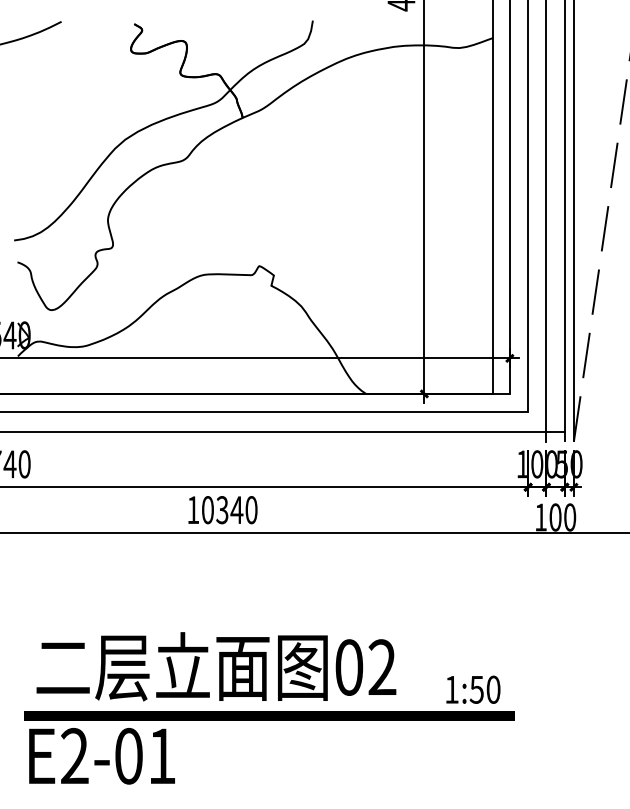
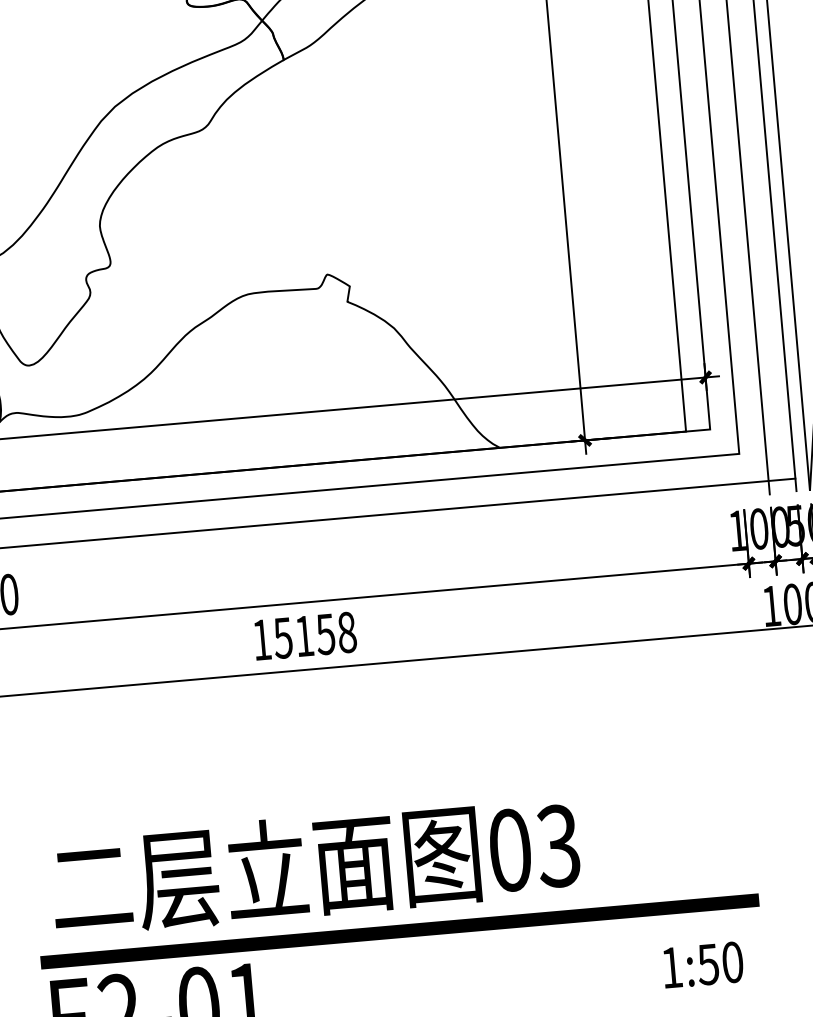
text: (229, 510) -> (314, 635), 10340 -> 15158
text: (382, 667) -> (558, 846), 02 -> 03
text: (473, 689) -> (703, 964), moved

